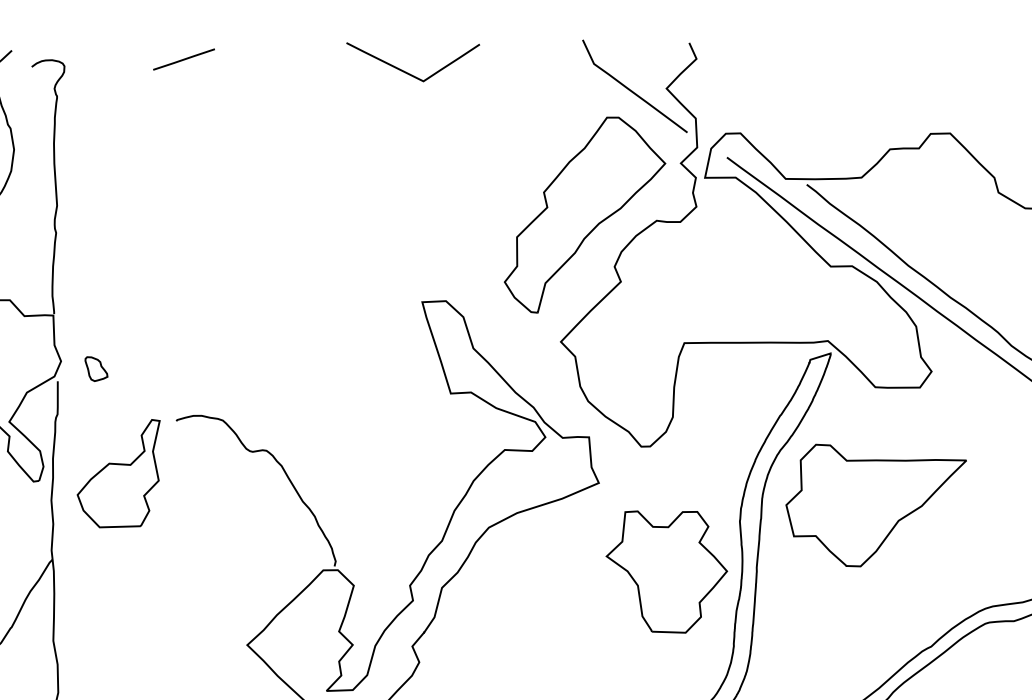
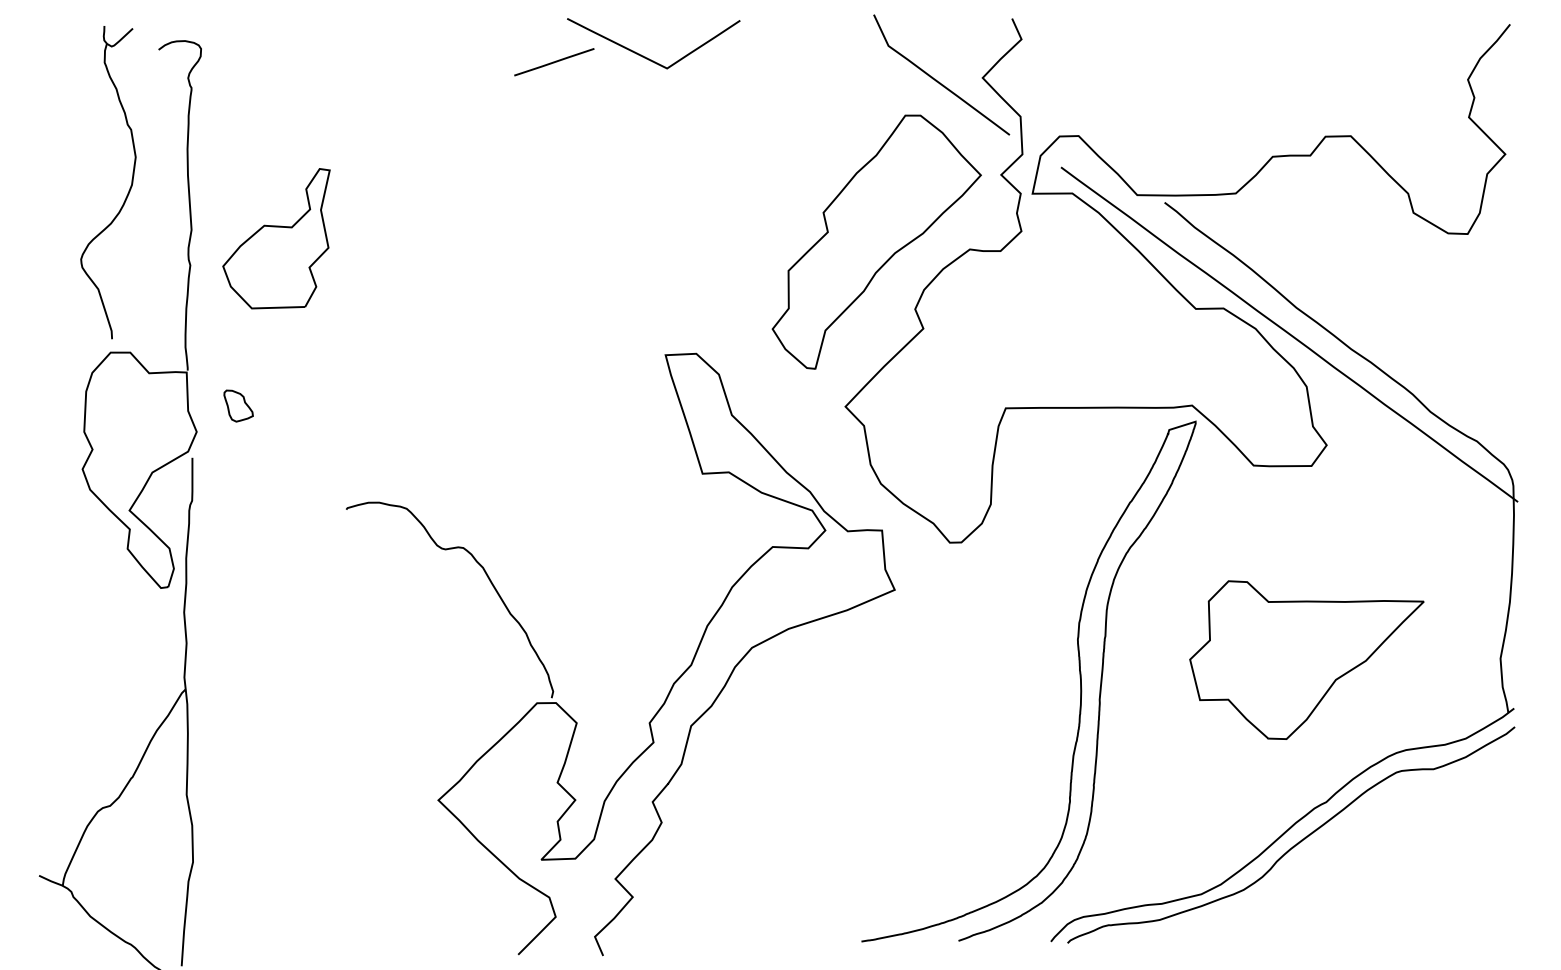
line: (184, 59) -> (554, 62), moved
part: (96, 368) -> (238, 405), moved
part: (118, 473) -> (276, 238), moved
part: (876, 505) -> (1306, 659), moved
part: (666, 572) -> (982, 705), removed

